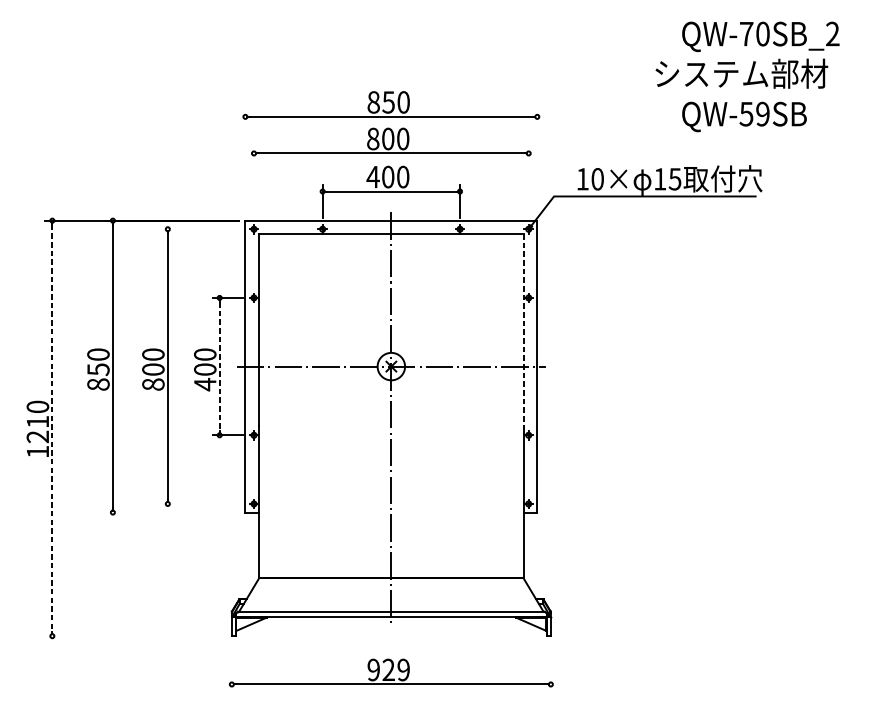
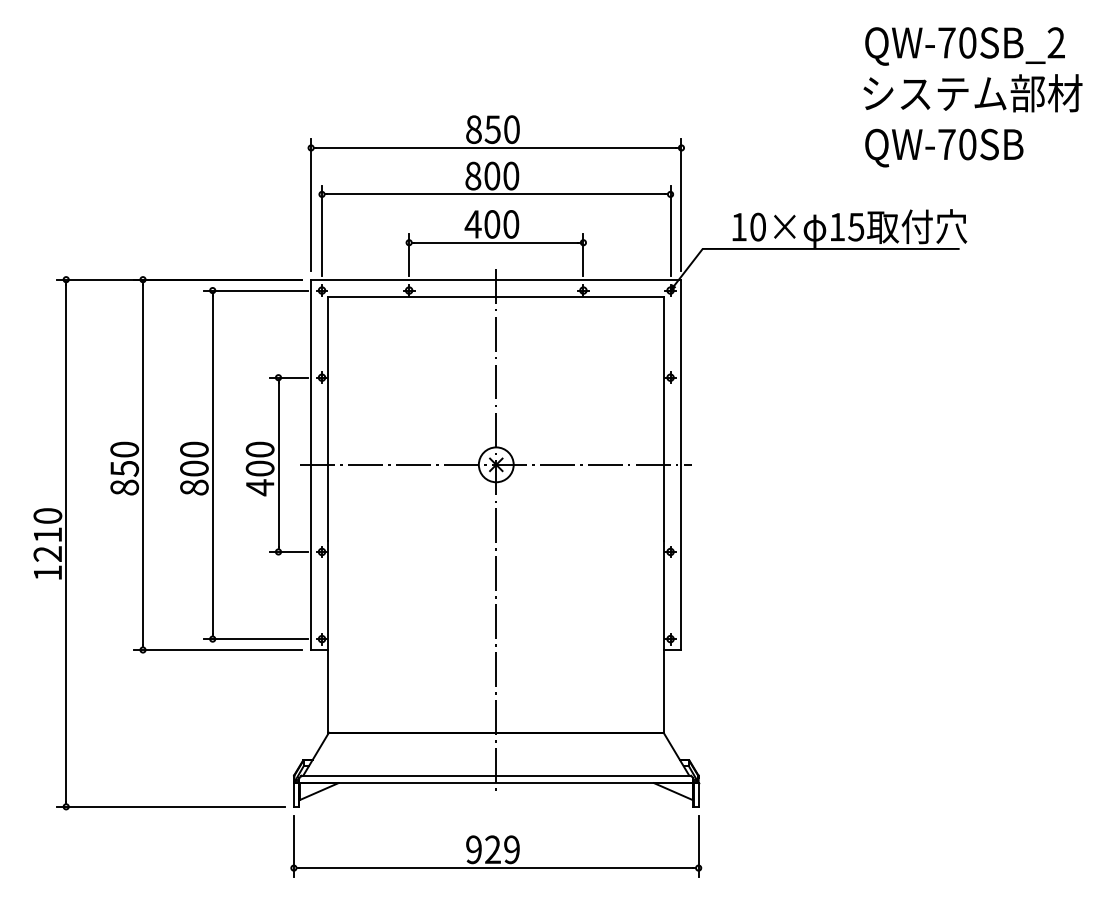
text: (741, 73) -> (972, 93), moved
text: (754, 114) -> (956, 144), QW-59SB -> QW-70SB
line: (245, 161) -> (311, 204), added
line: (537, 161) -> (681, 204), added
line: (254, 181) -> (322, 230), added
line: (528, 181) -> (670, 230), added
line: (201, 229) -> (255, 290), added
line: (523, 330) -> (664, 418), dashed -> solid
line: (219, 366) -> (278, 464), dashed -> solid
line: (52, 428) -> (66, 543), dashed -> solid
line: (201, 504) -> (255, 639), added
line: (172, 512) -> (218, 650), added
line: (135, 635) -> (171, 806), added
line: (231, 666) -> (293, 845), added
line: (550, 666) -> (698, 845), added

